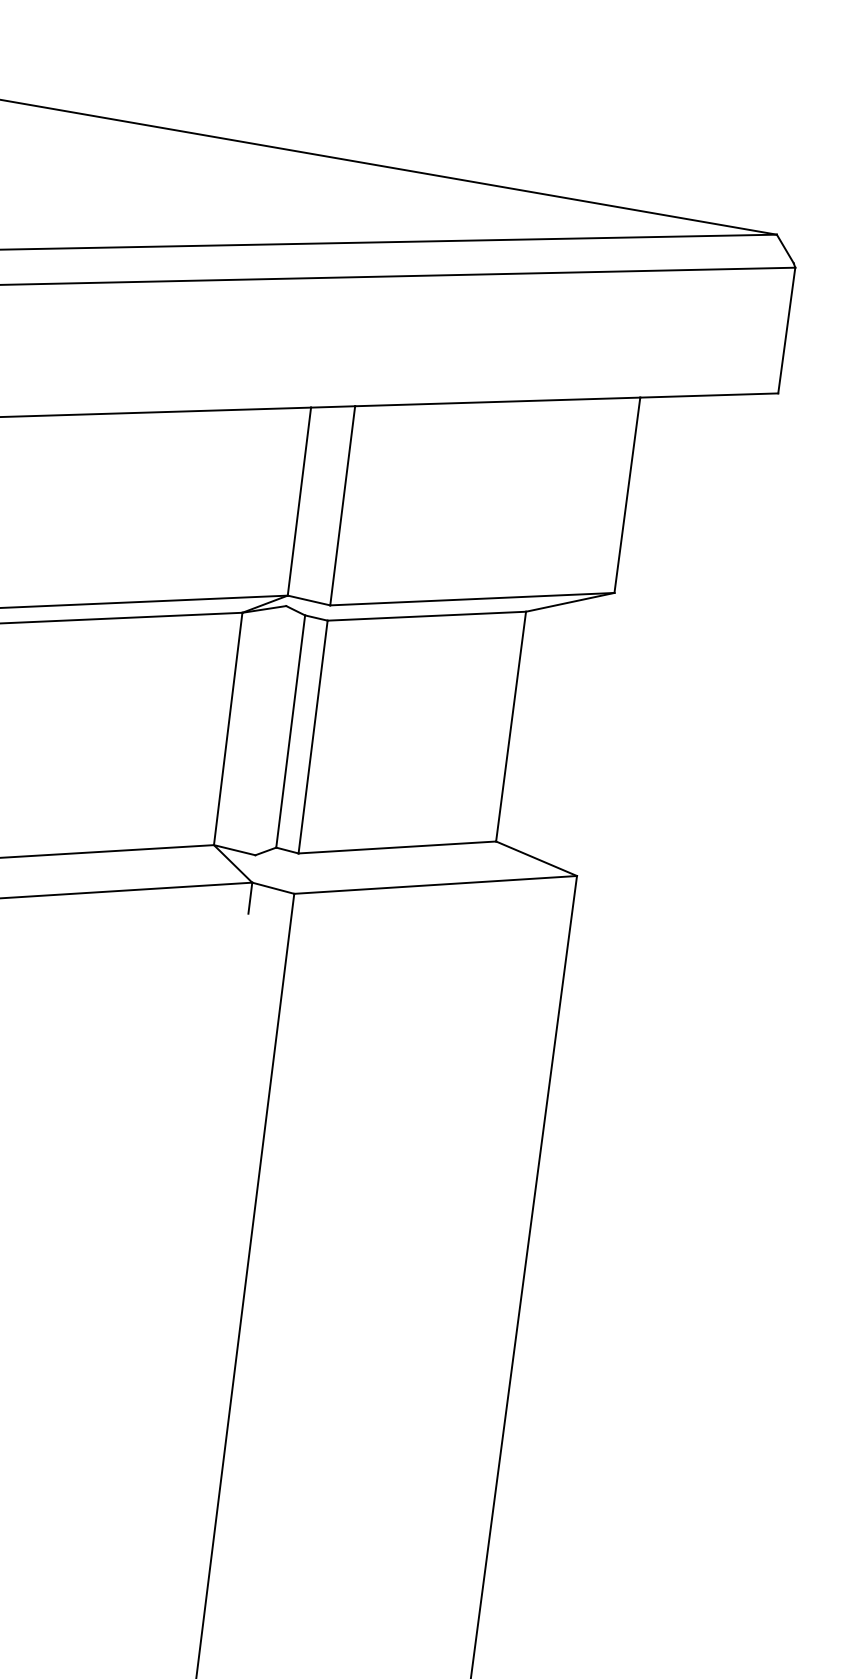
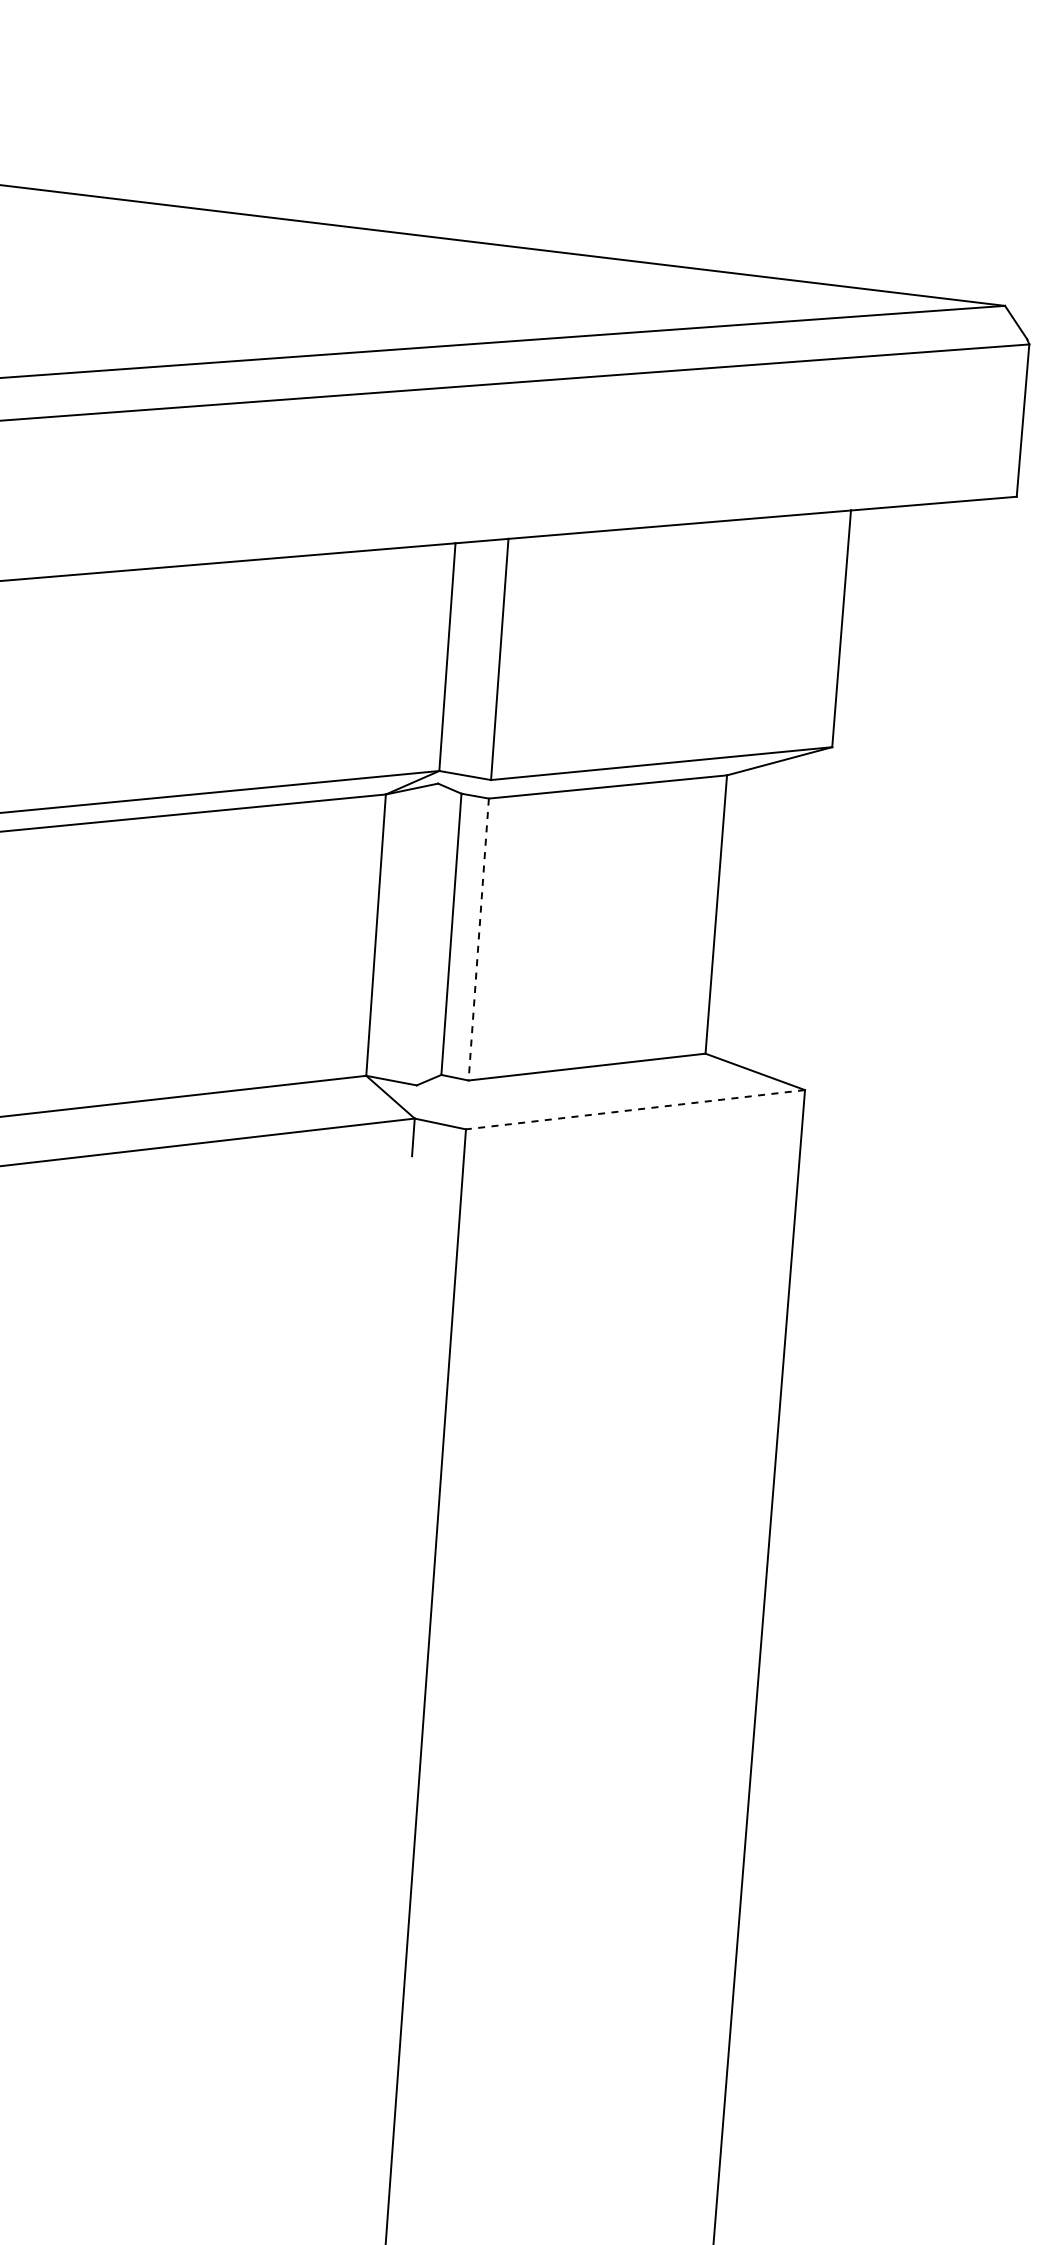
line: (312, 737) -> (478, 940), solid -> dashed
line: (435, 884) -> (635, 1109), solid -> dashed

